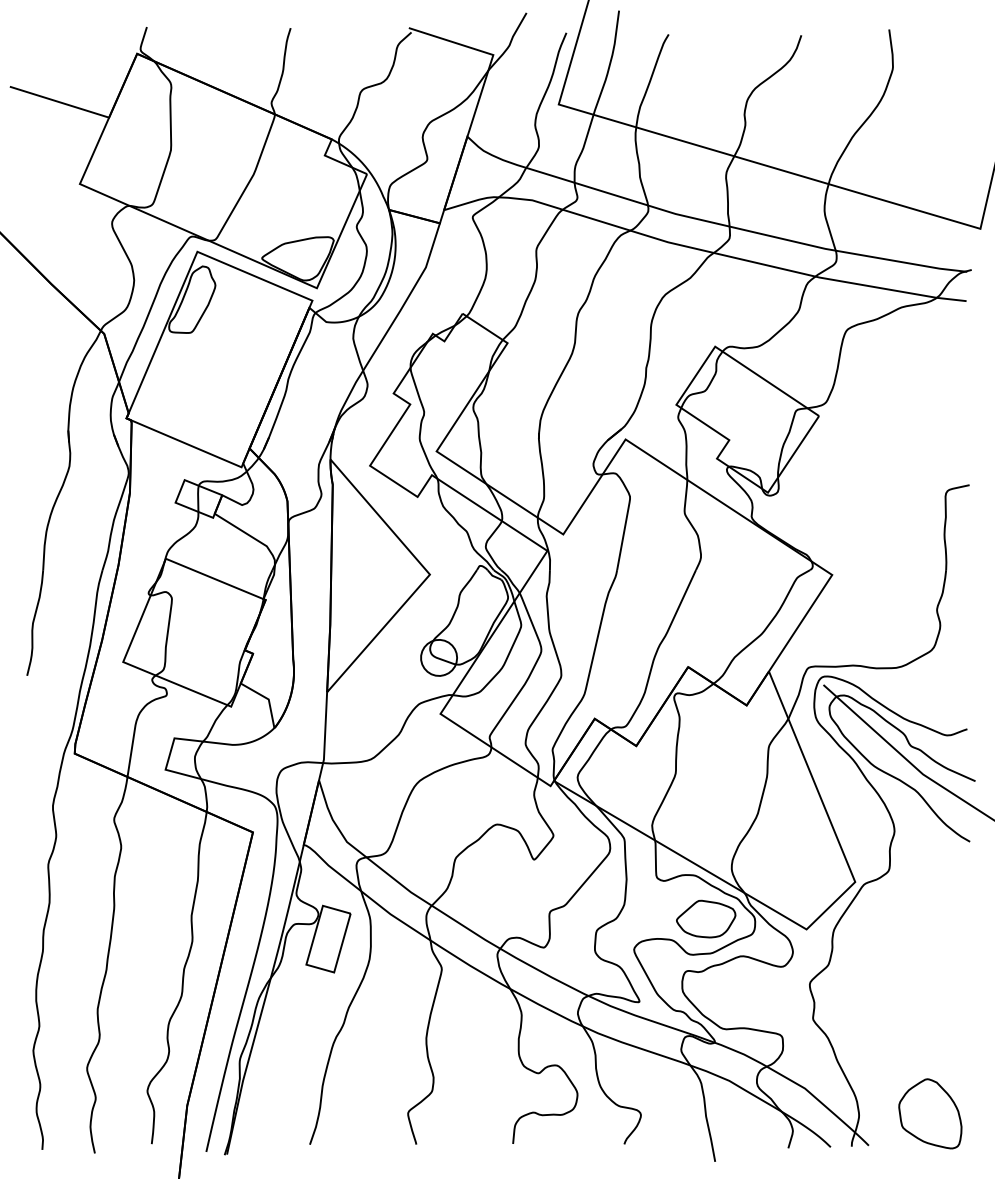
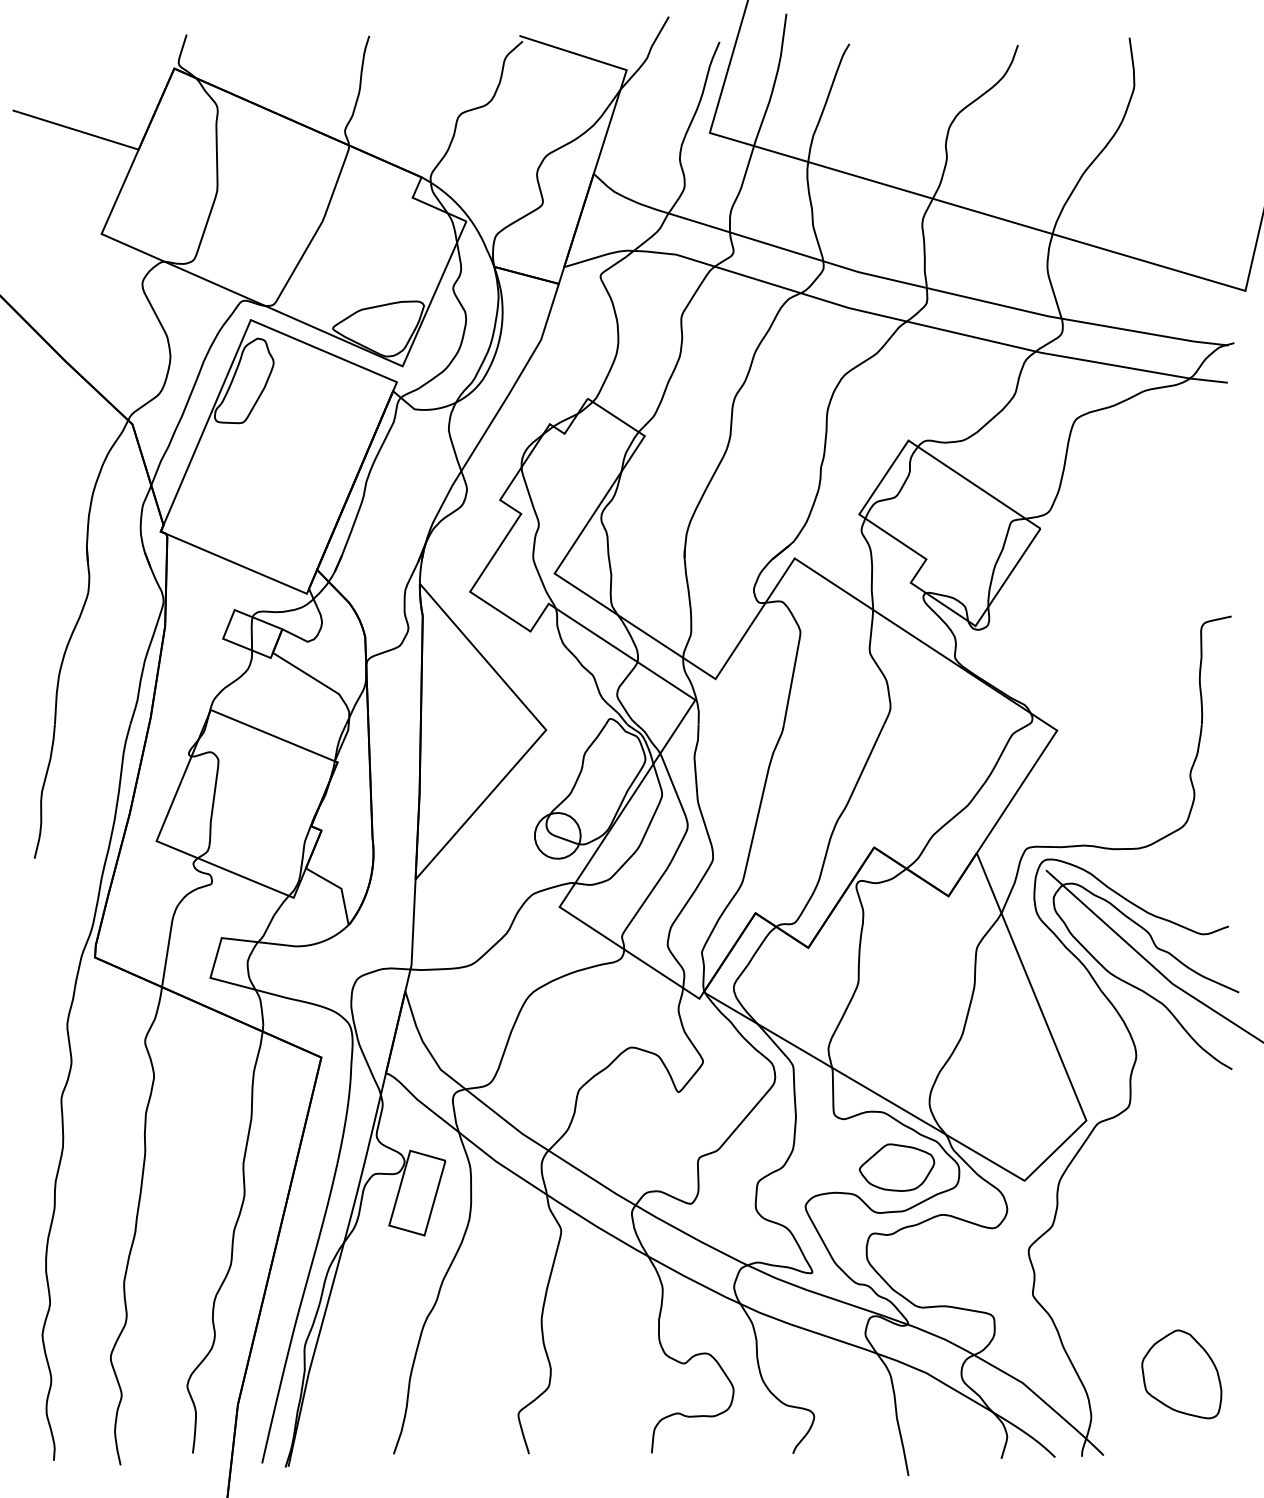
part: (930, 1113) -> (1181, 1373), moved

